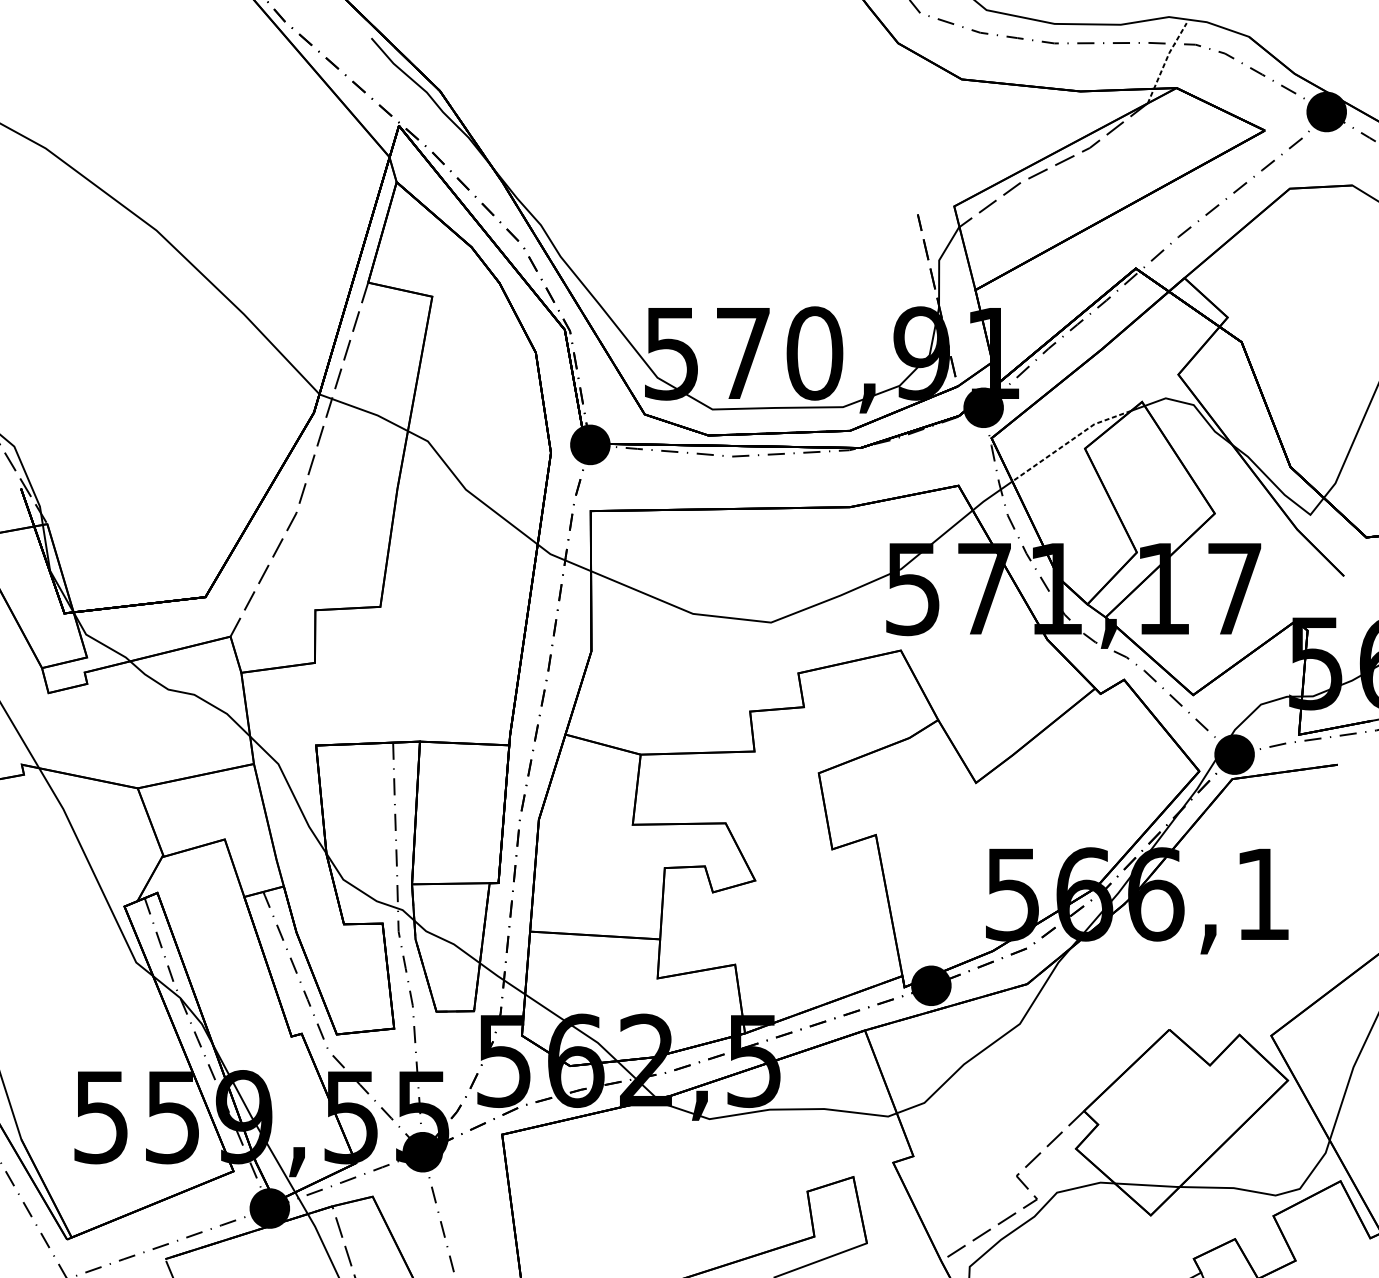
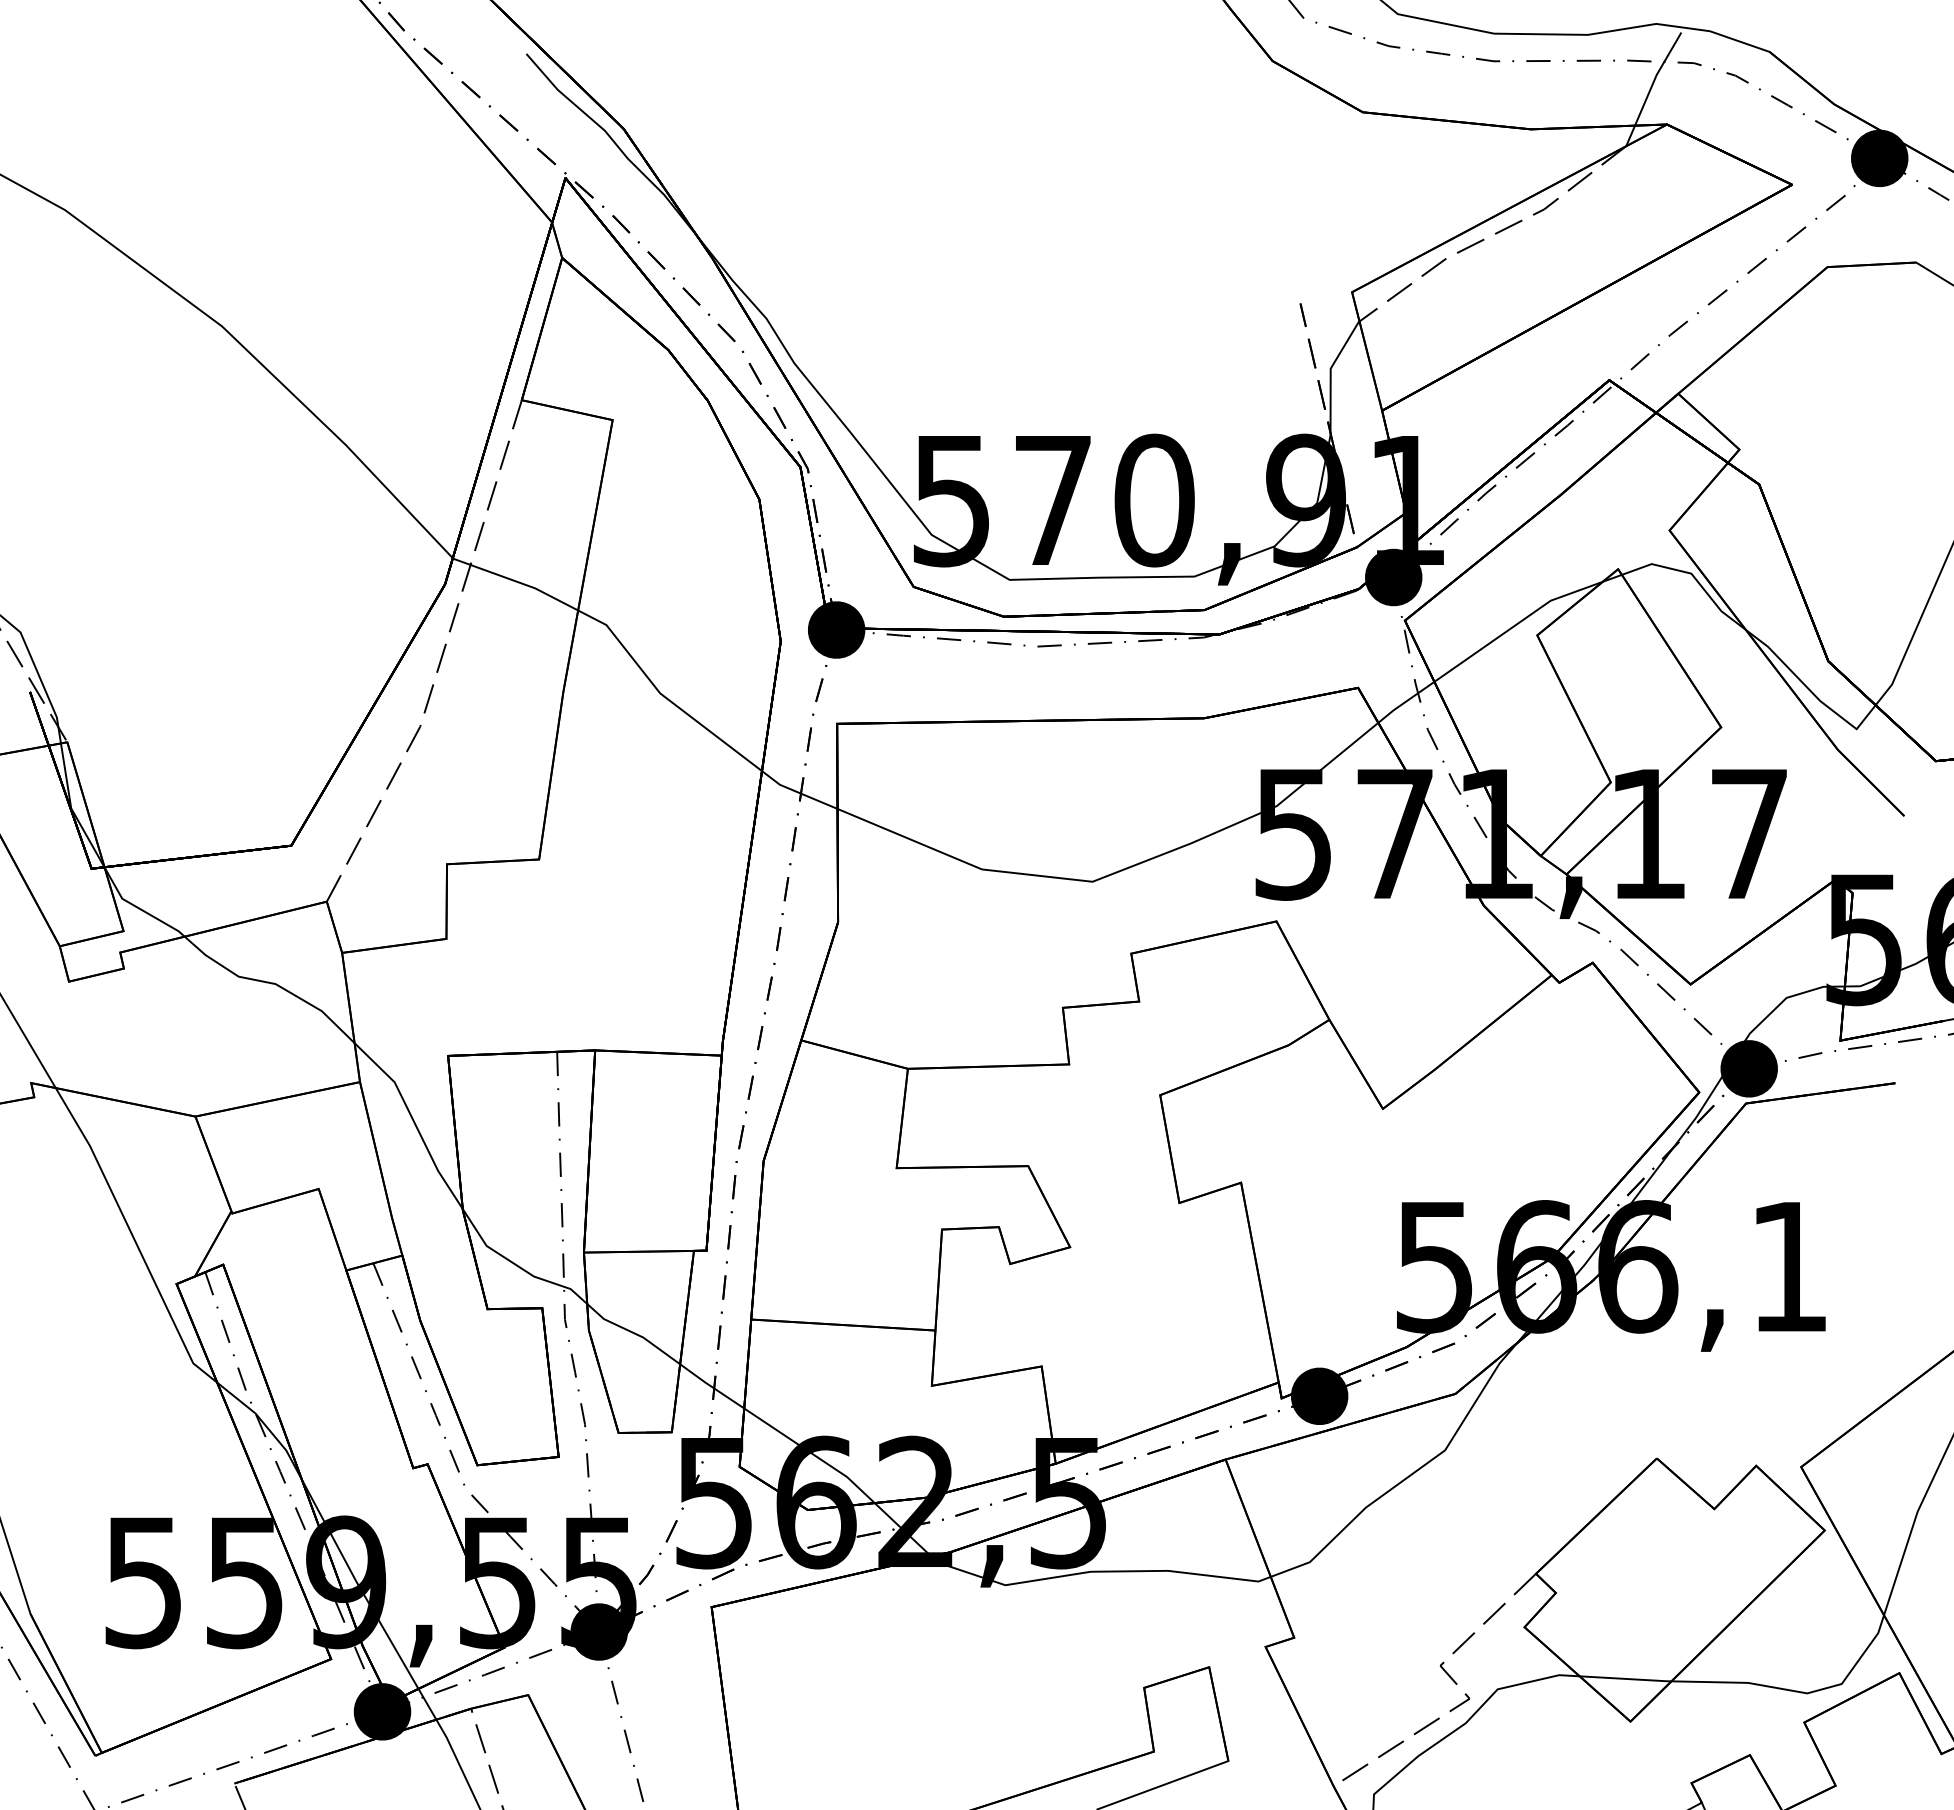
line: (1165, 61) -> (1651, 87), dashed -> solid
line: (1069, 441) -> (1515, 625), dashed -> solid

